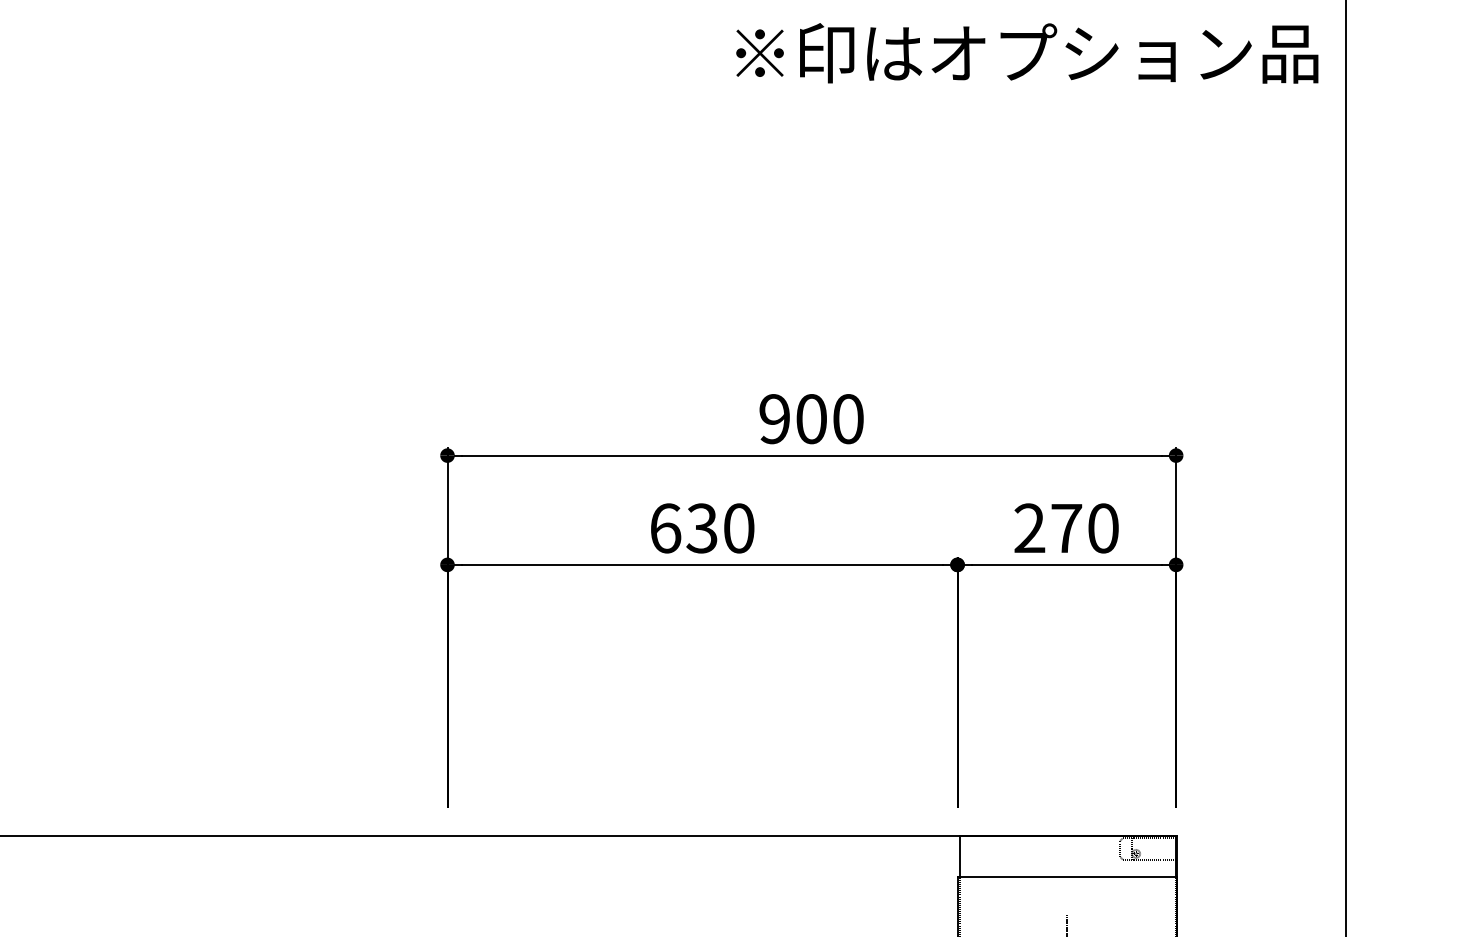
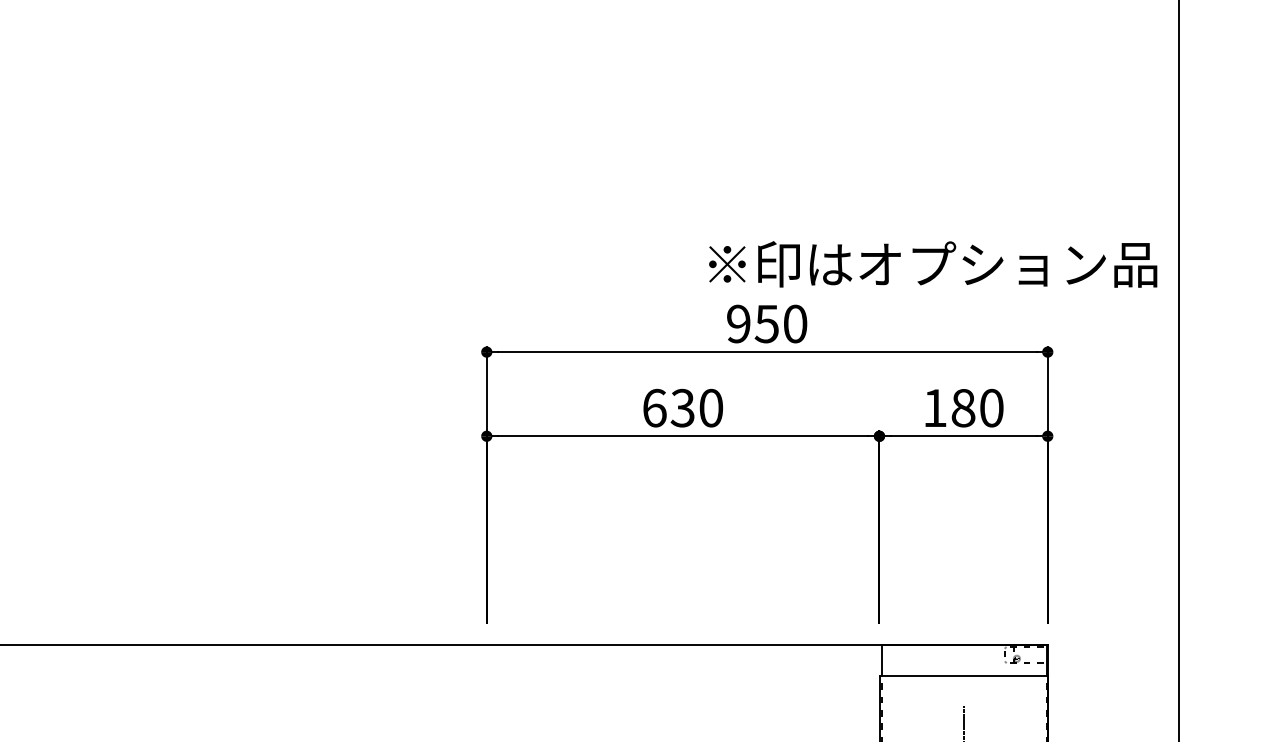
text: (1027, 53) -> (933, 264), moved
text: (810, 418) -> (766, 323), 900 -> 950
text: (1048, 527) -> (949, 407), 270 -> 180

